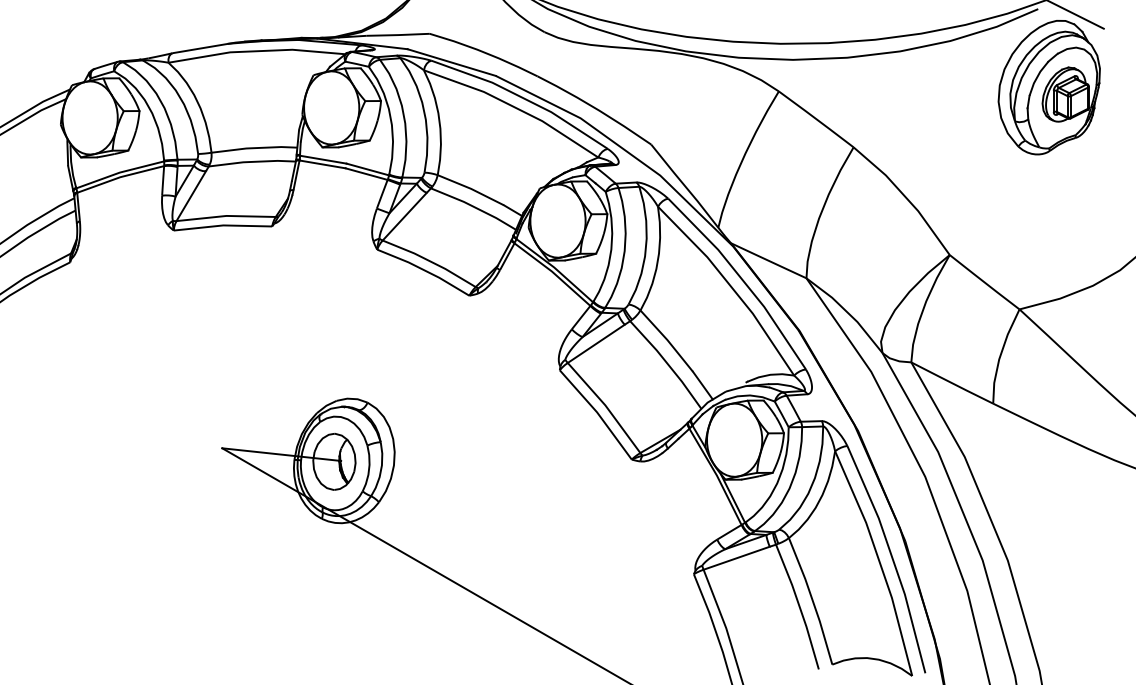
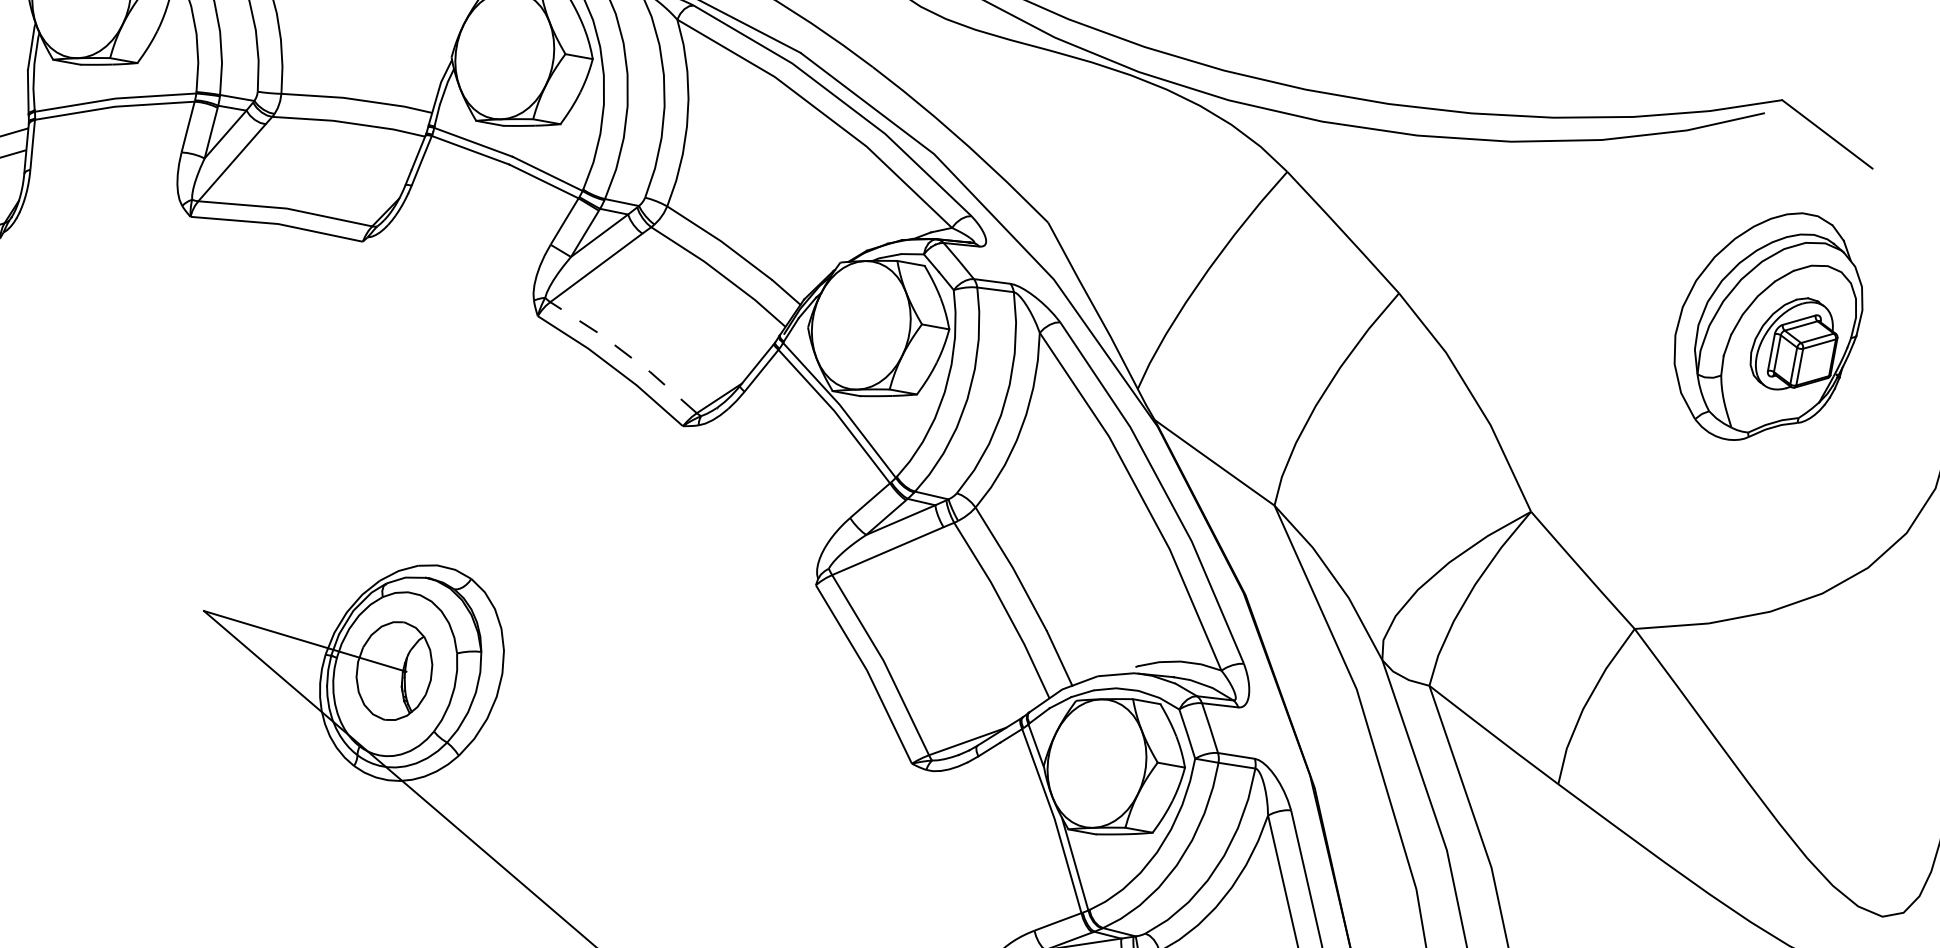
part: (1048, 87) -> (1766, 326), moved
line: (430, 261) -> (626, 354), solid -> dashed

